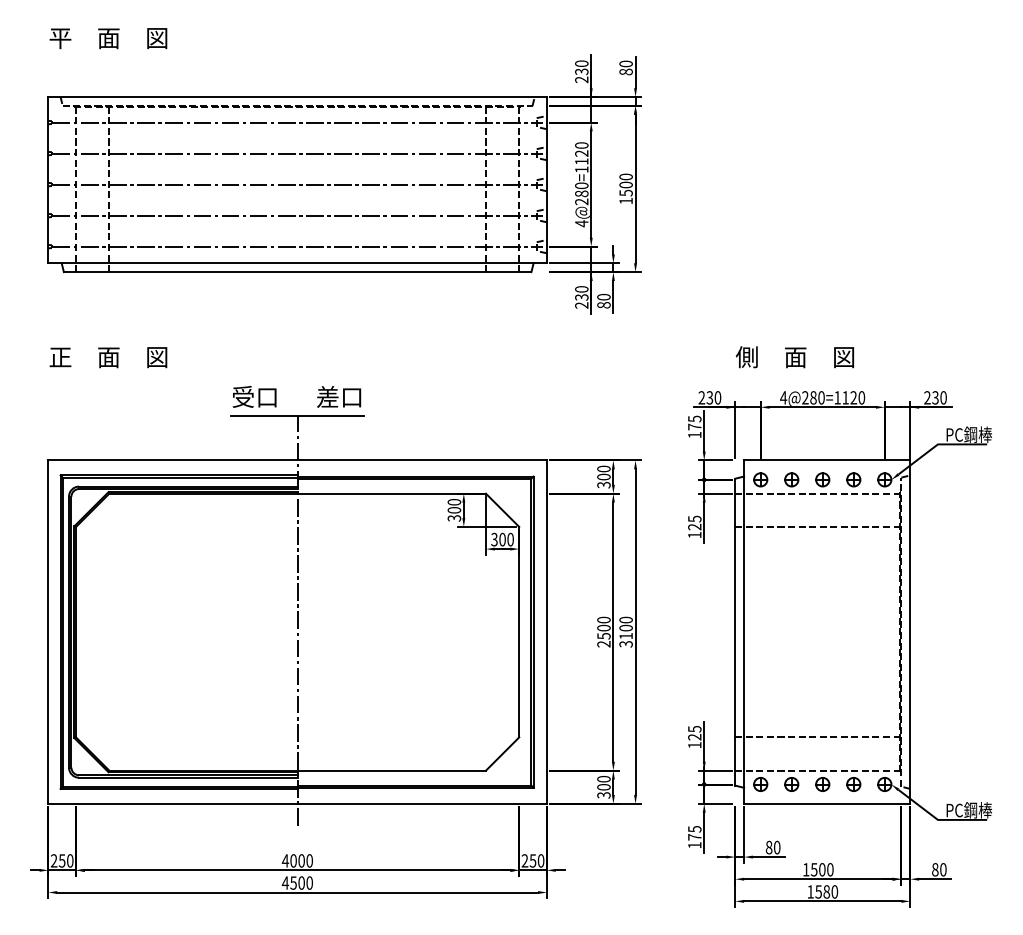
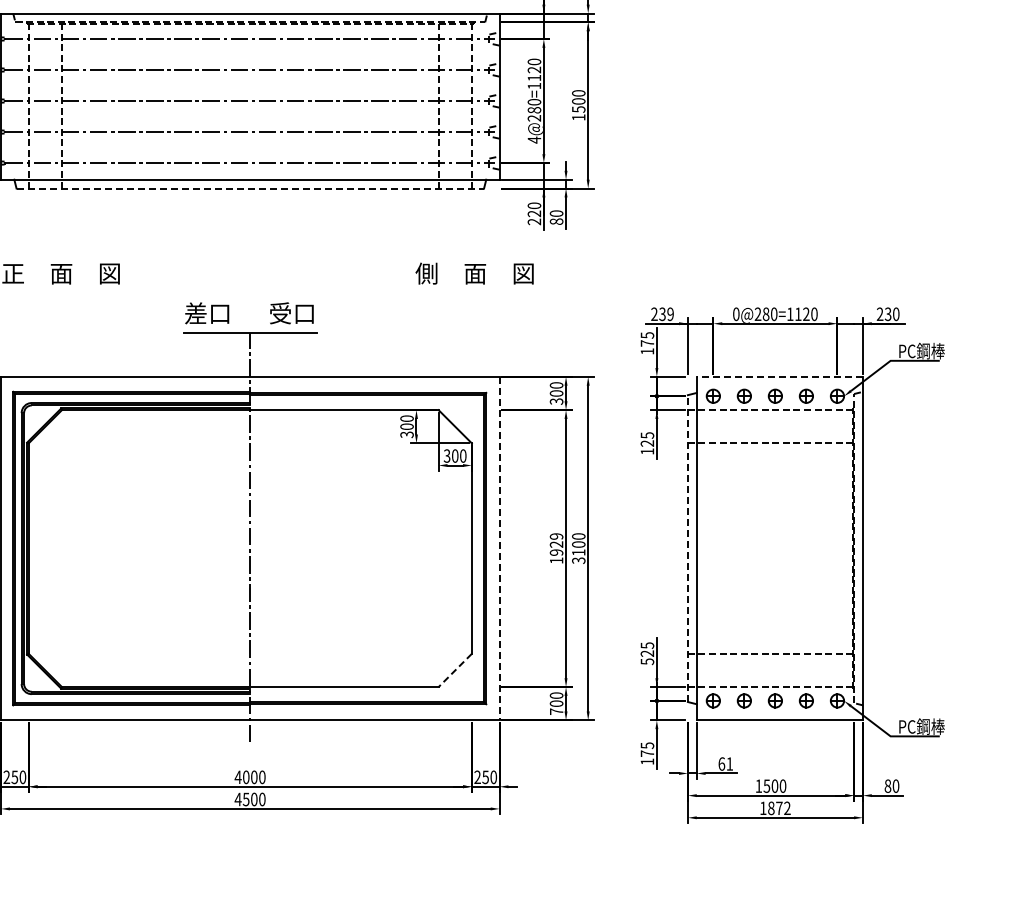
line: (297, 272) -> (250, 188), solid -> dashed
text: (582, 297) -> (535, 213), 230 -> 220
text: (794, 357) -> (474, 273), moved
text: (242, 396) -> (195, 312), 受口 -> 差口
text: (327, 396) -> (280, 312), 差口 -> 受口
text: (717, 397) -> (670, 313), 230 -> 239
text: (783, 397) -> (736, 313), 4@280=1120 -> 0@280=1120
line: (826, 460) -> (779, 376), solid -> dashed
text: (603, 631) -> (556, 547), 2500 -> 1929
line: (735, 631) -> (688, 547), solid -> dashed
line: (546, 632) -> (499, 548), solid -> dashed
text: (694, 745) -> (647, 661), 125 -> 525
line: (502, 754) -> (455, 670), solid -> dashed
text: (603, 795) -> (556, 711), 300 -> 700
text: (772, 847) -> (725, 763), 80 -> 61
text: (826, 891) -> (779, 807), 1580 -> 1872

